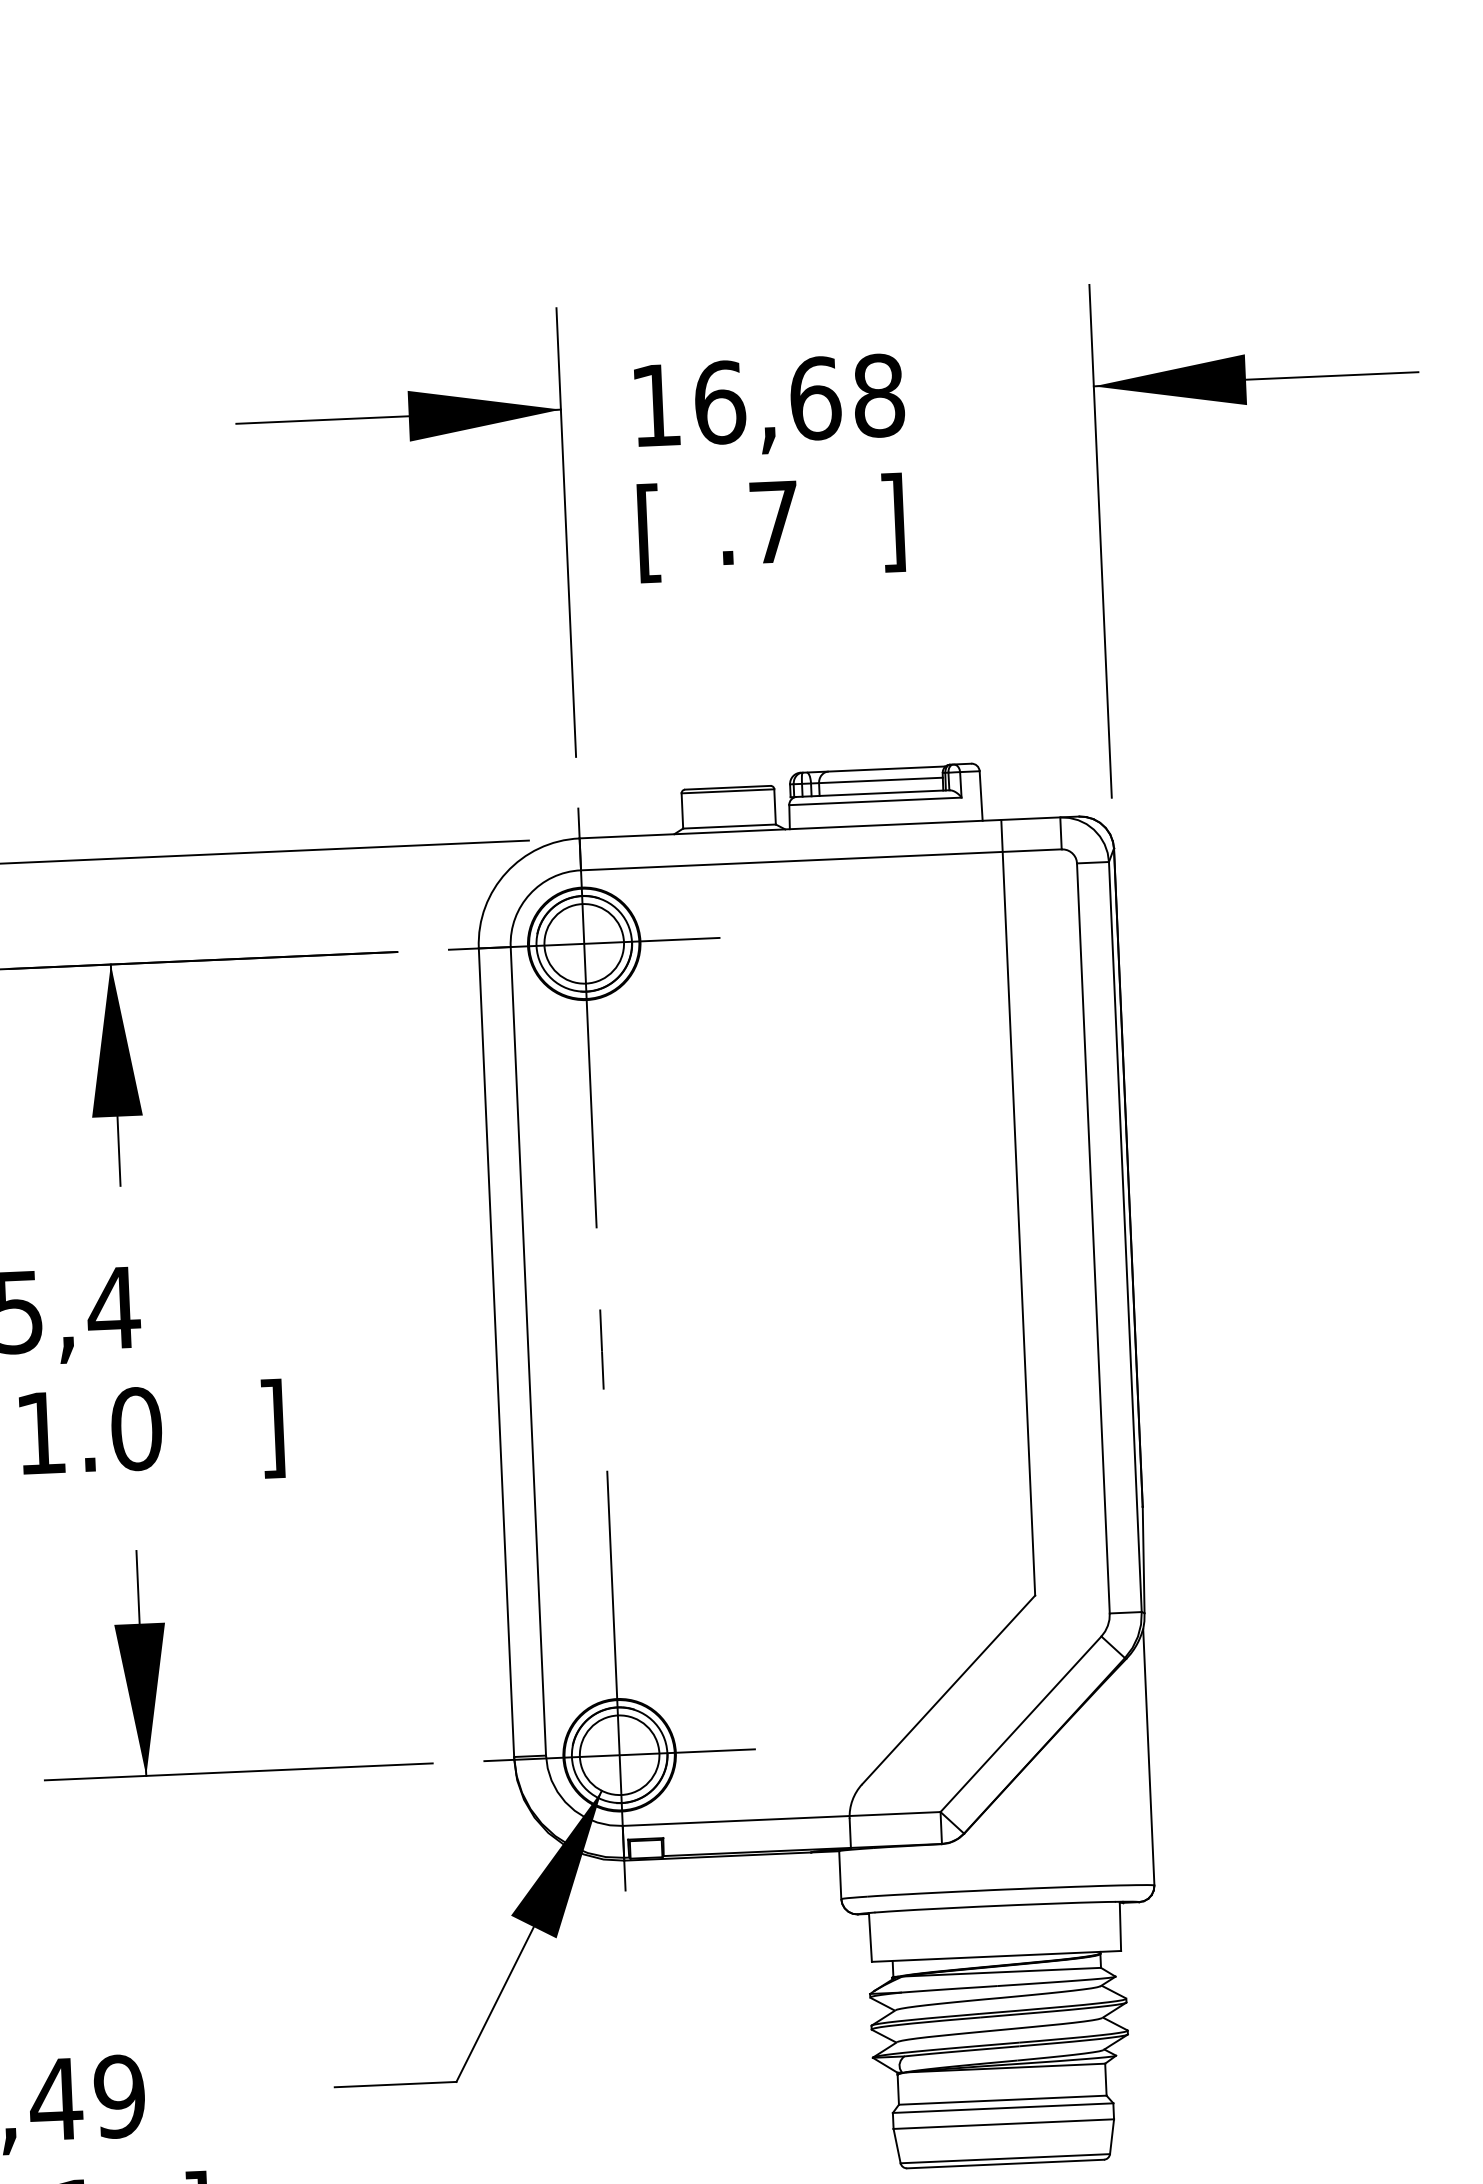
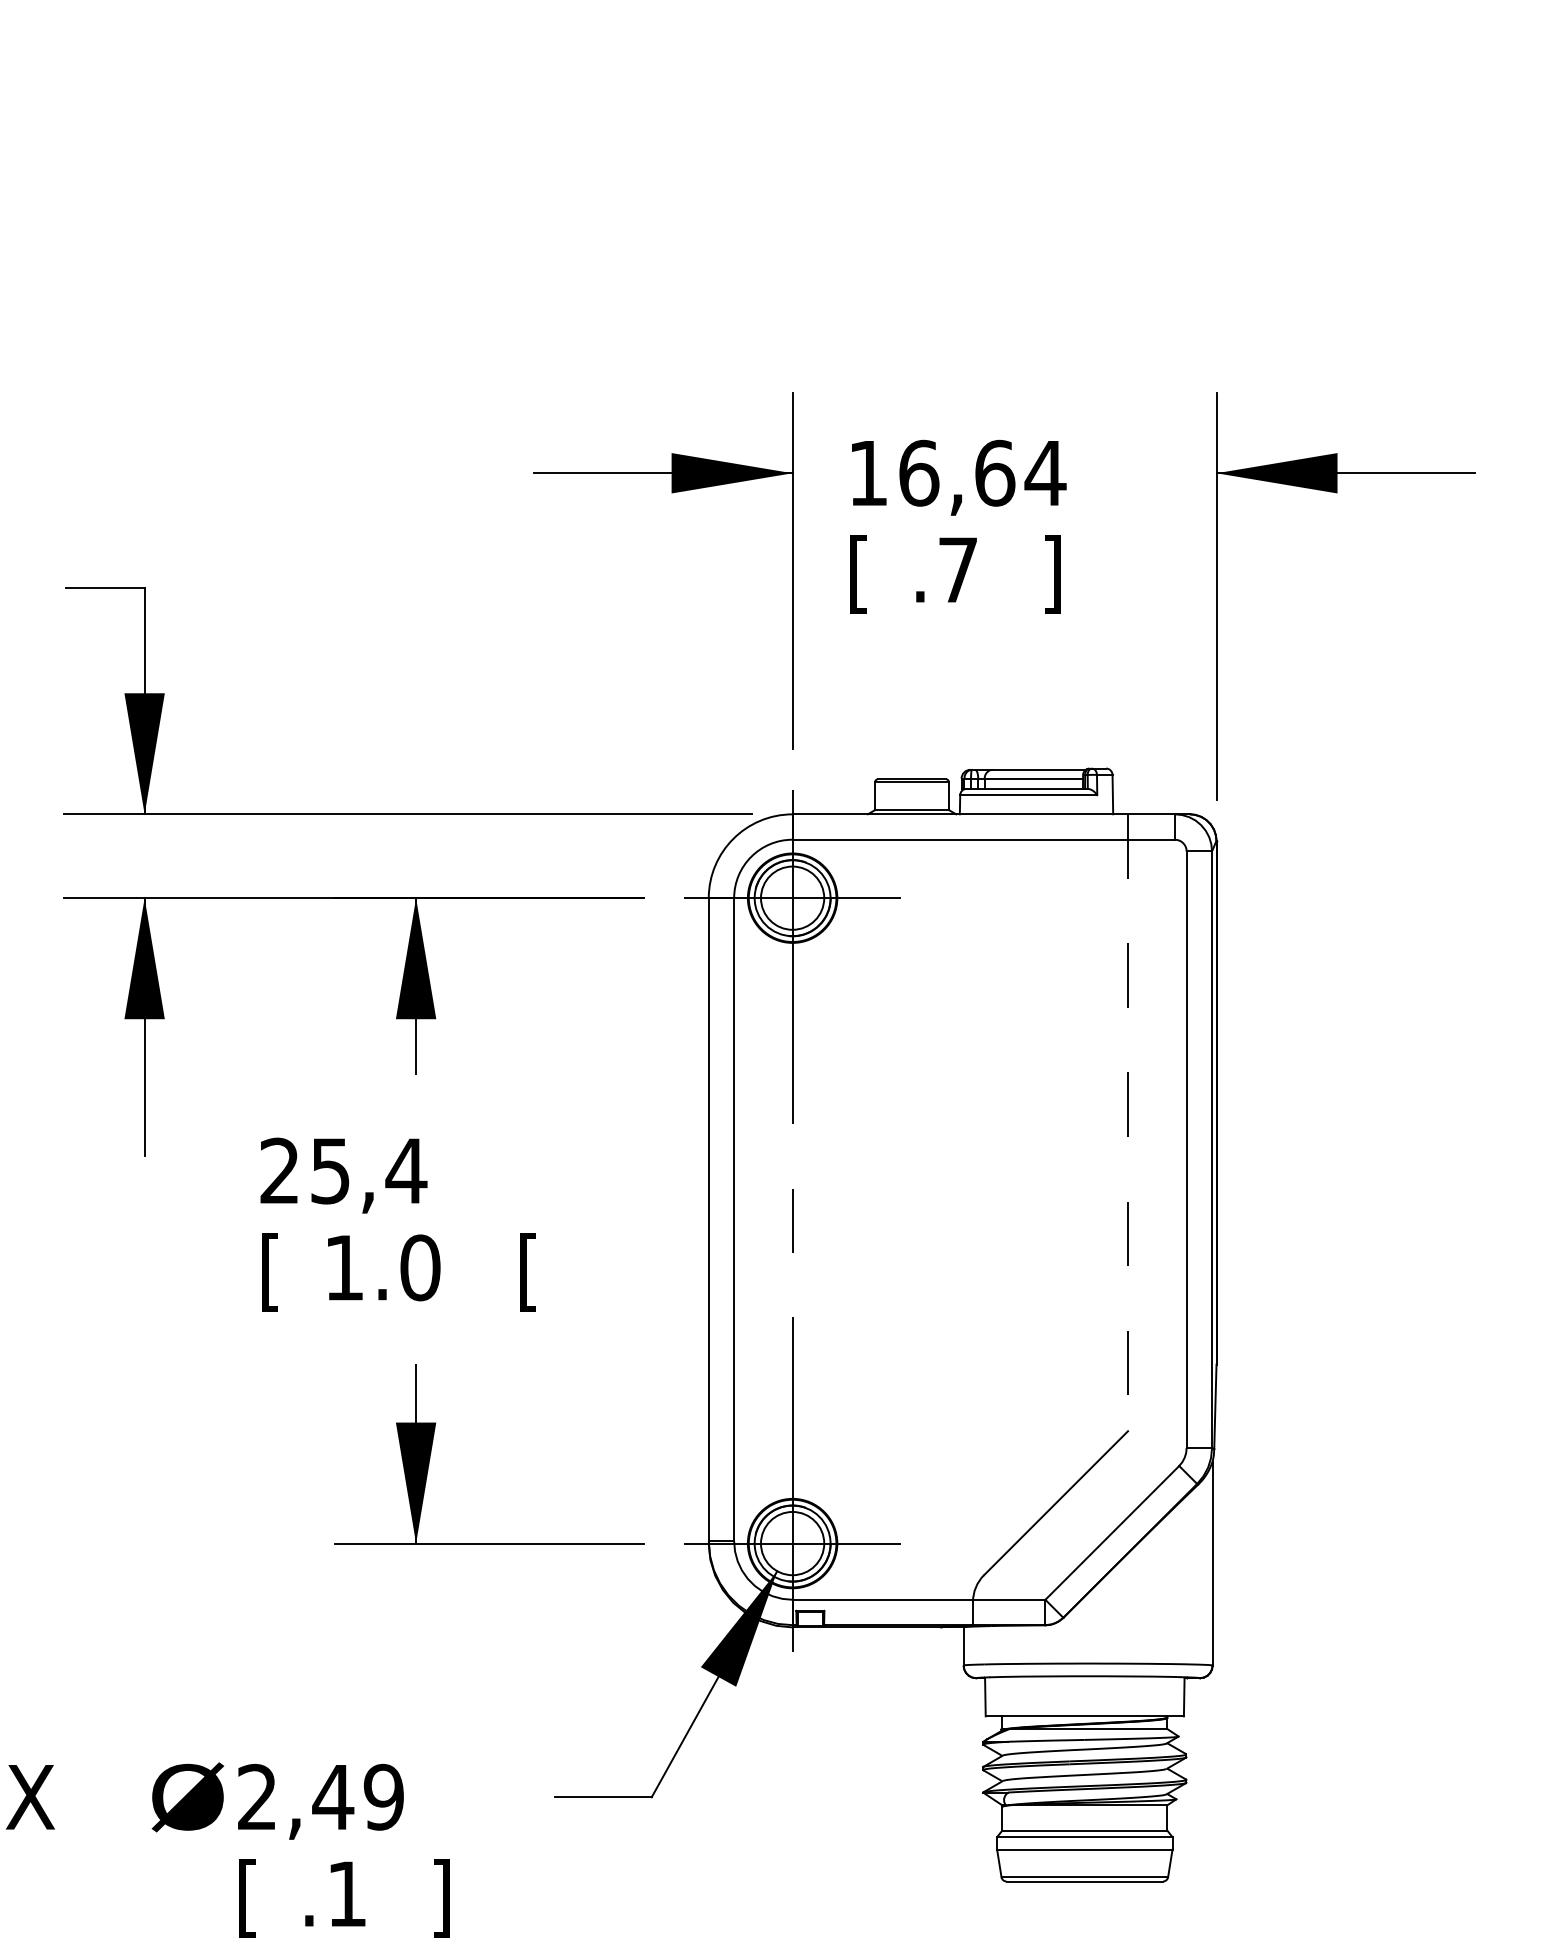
text: (878, 394) -> (1045, 472), 16,68 -> 16,64
line: (1018, 1208) -> (1128, 1123), solid -> dashed
text: (272, 1428) -> (528, 1272), ] -> [

